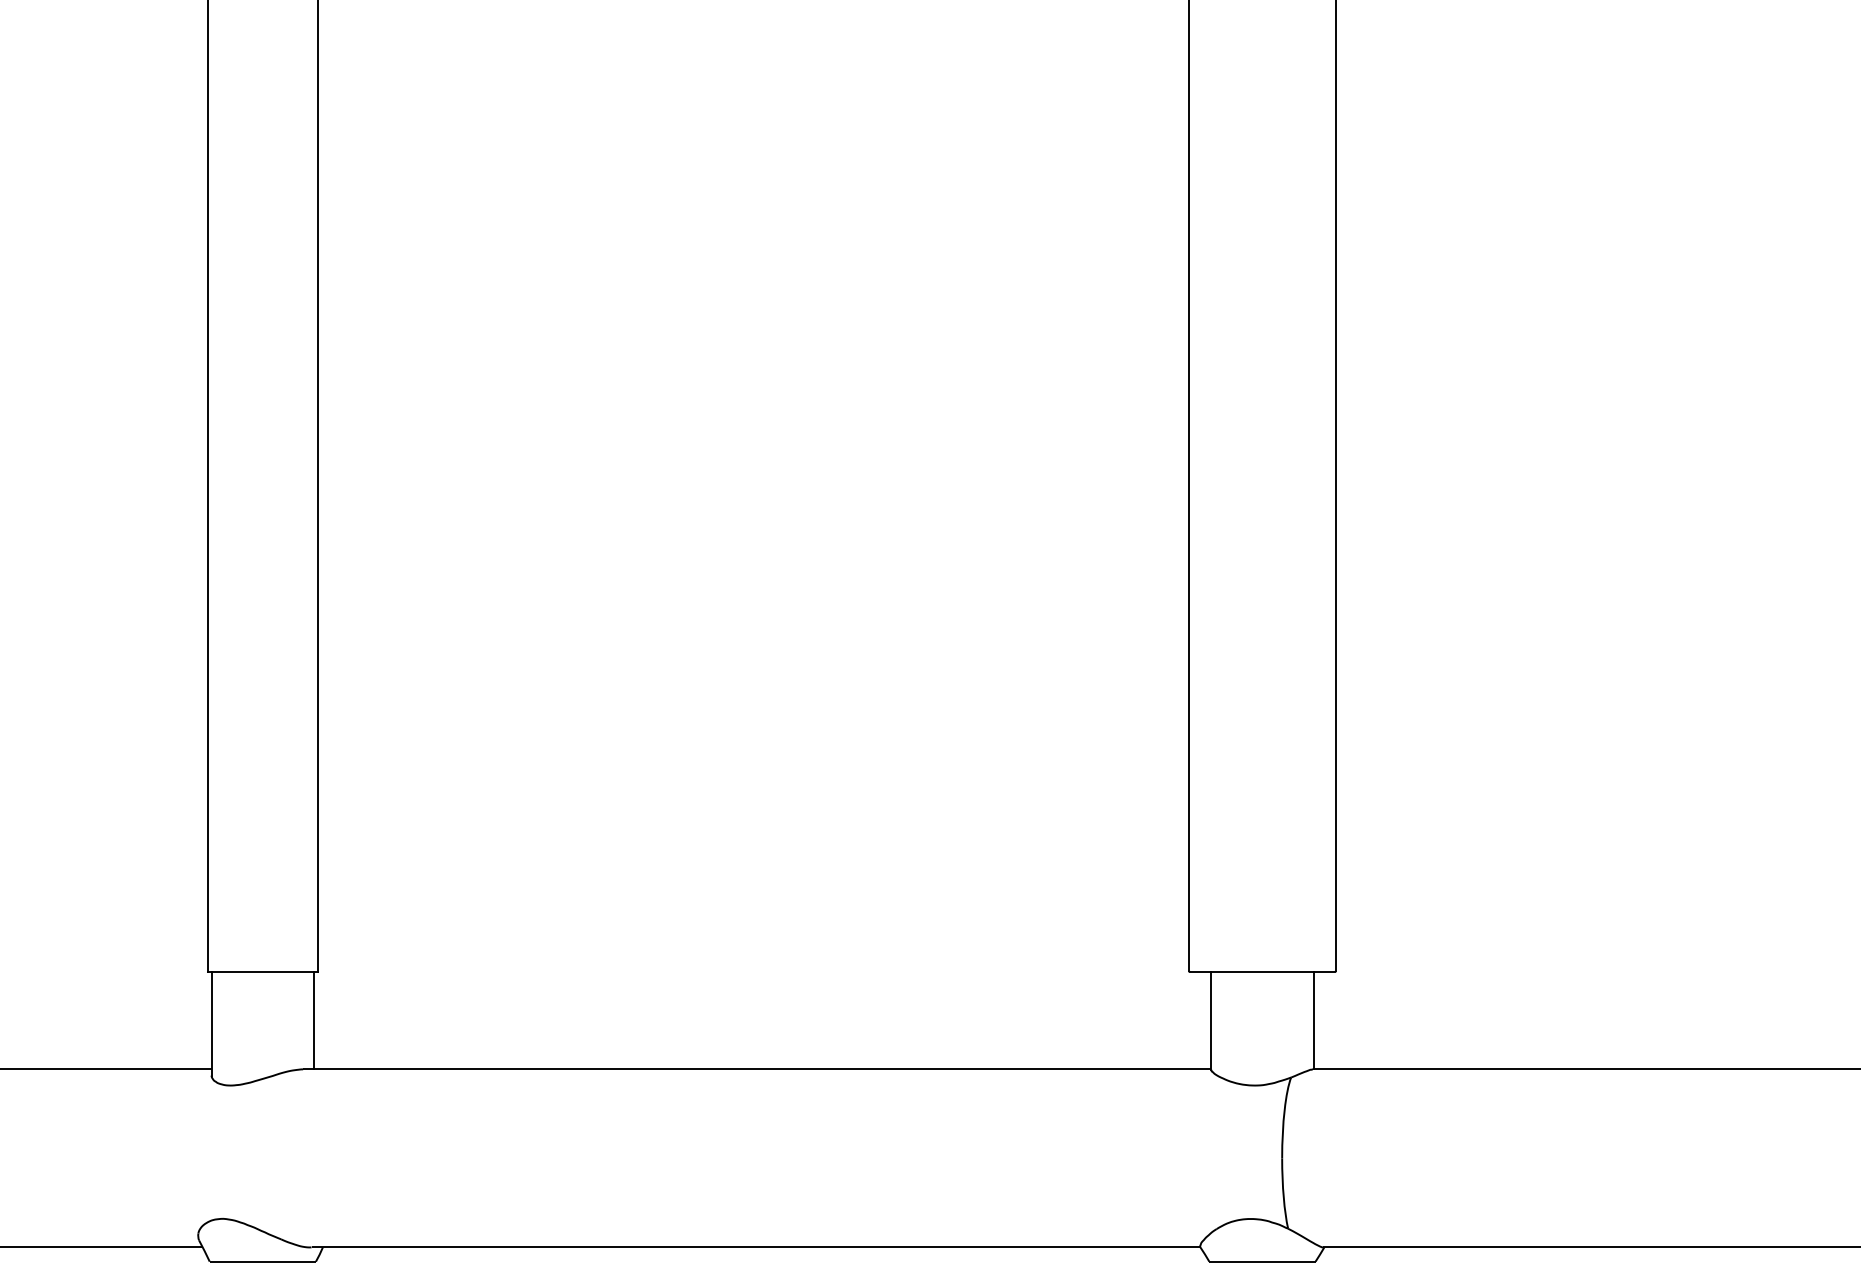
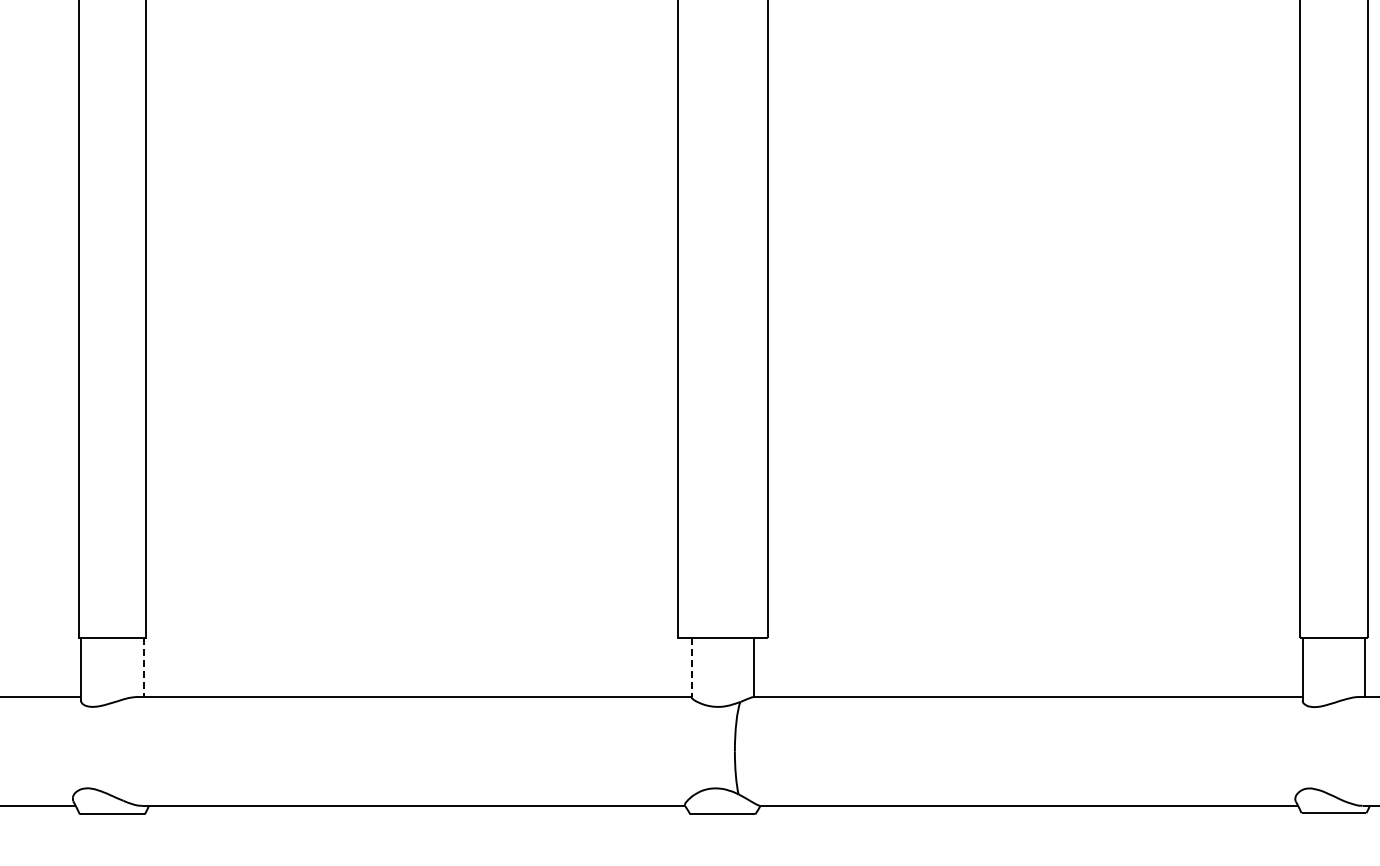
line: (313, 1021) -> (143, 667), solid -> dashed
line: (1211, 1021) -> (691, 667), solid -> dashed

